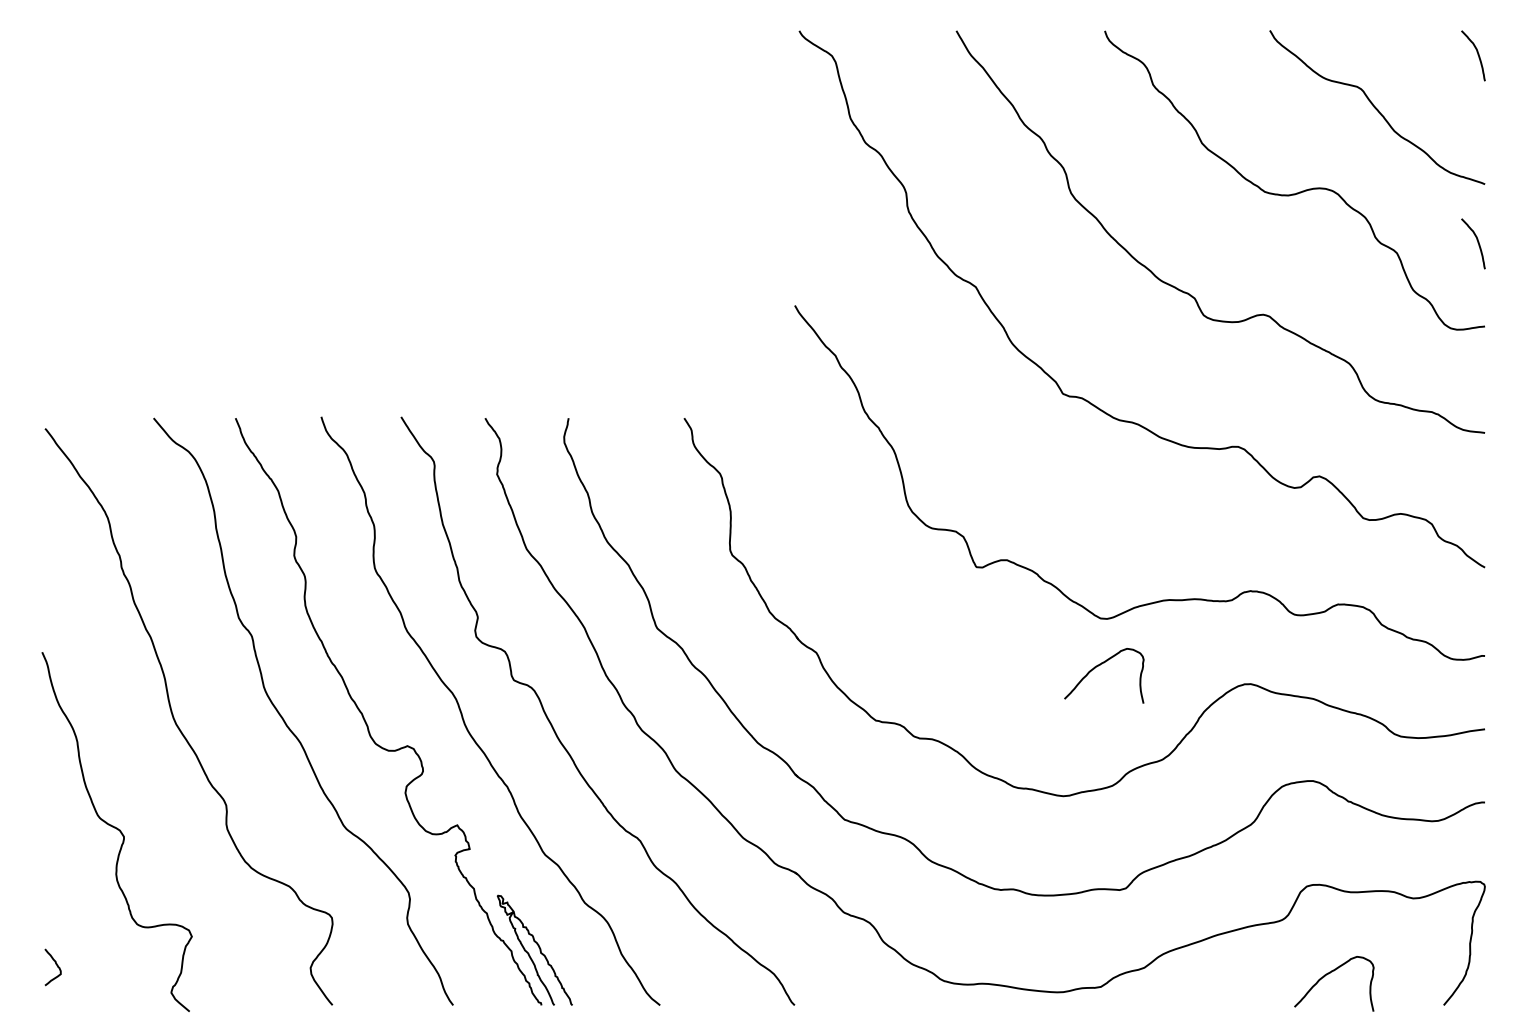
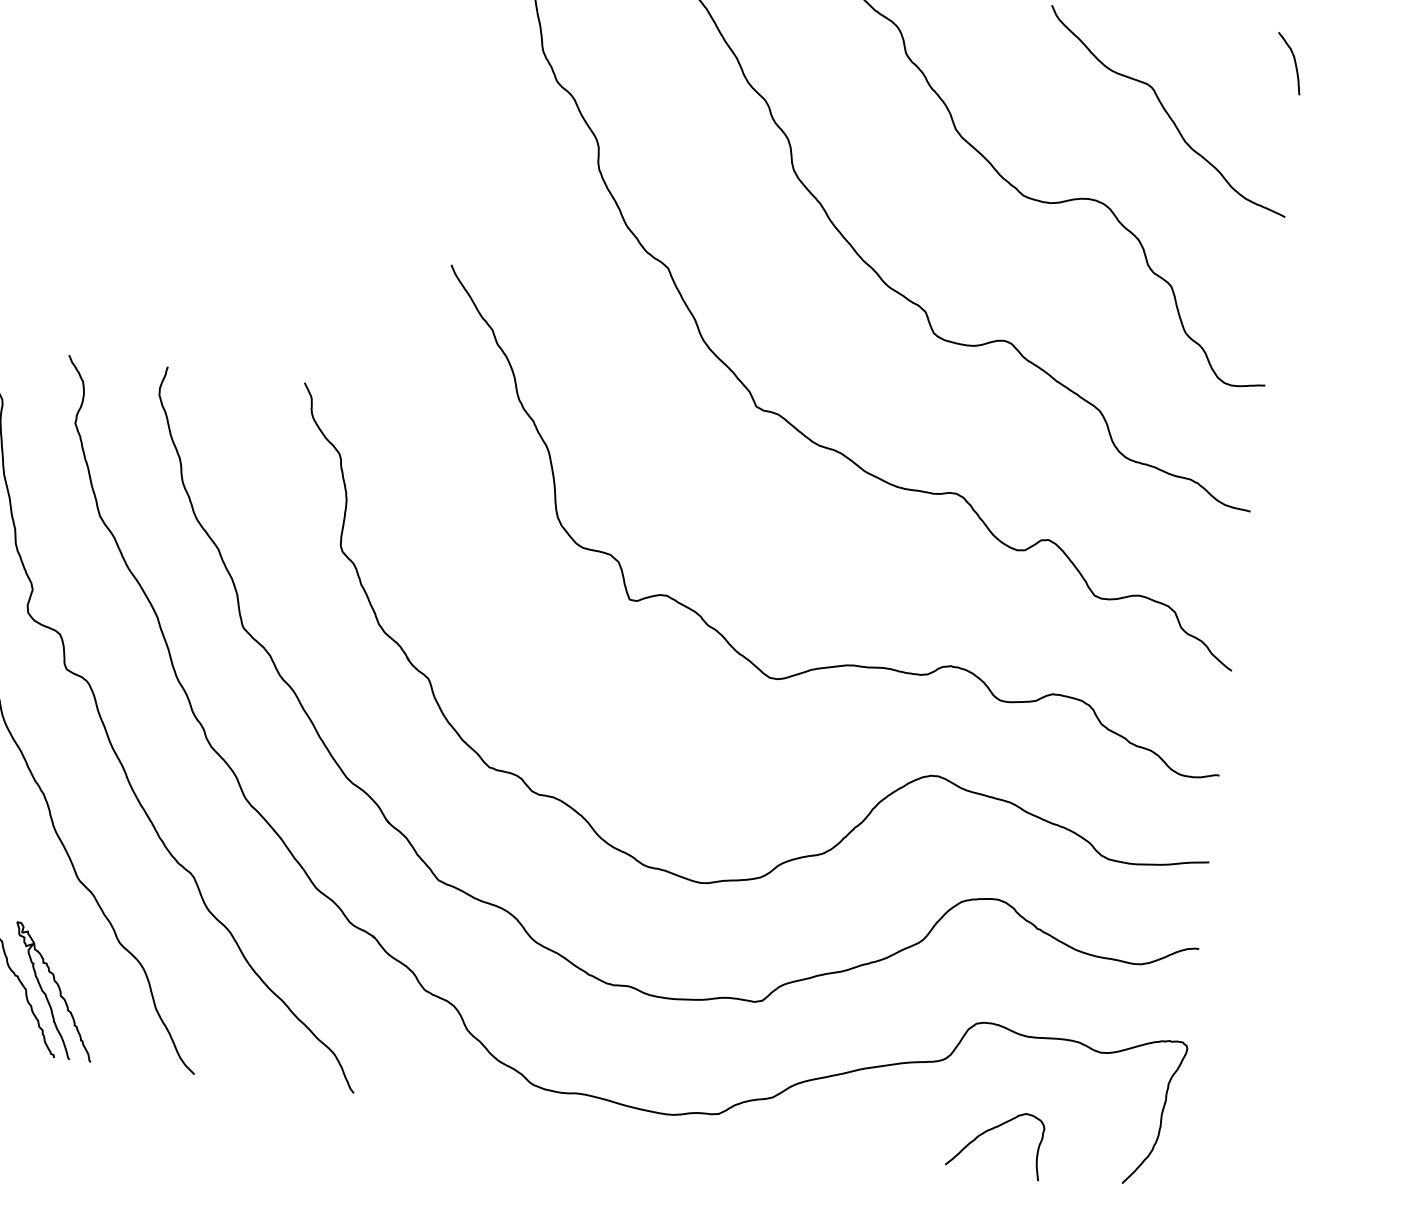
curve: (1477, 243) -> (1267, 286), removed
curve: (1100, 665) -> (763, 733), removed

